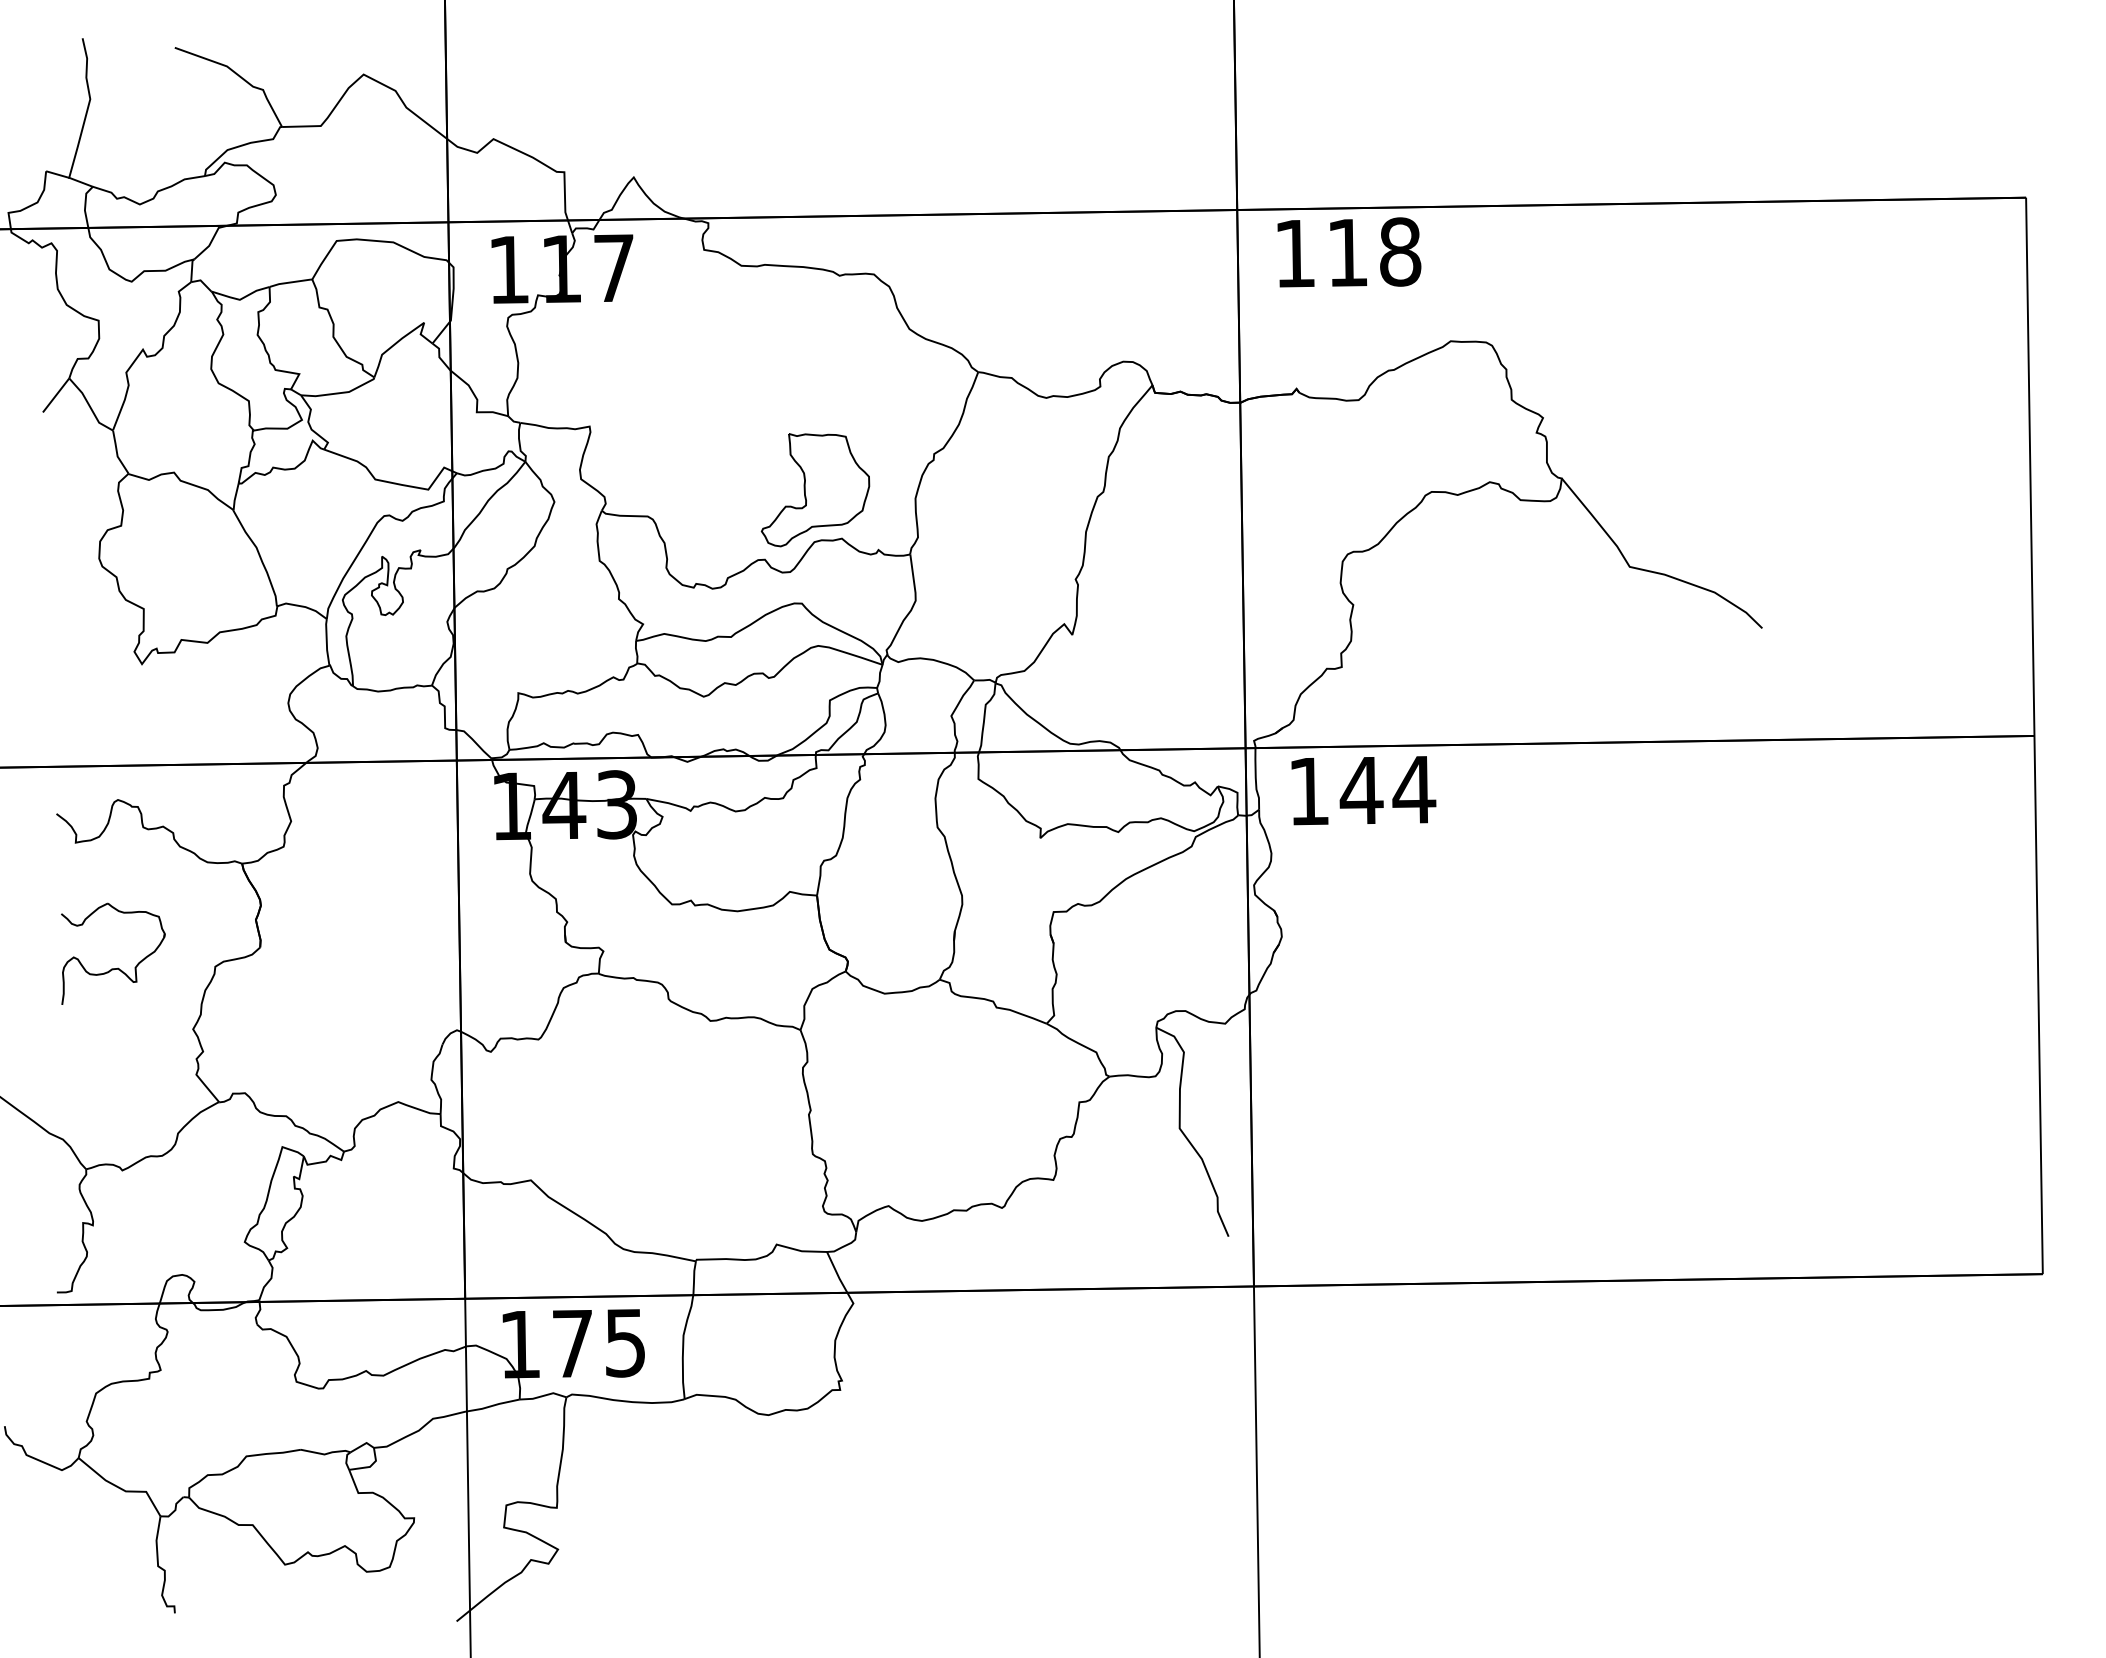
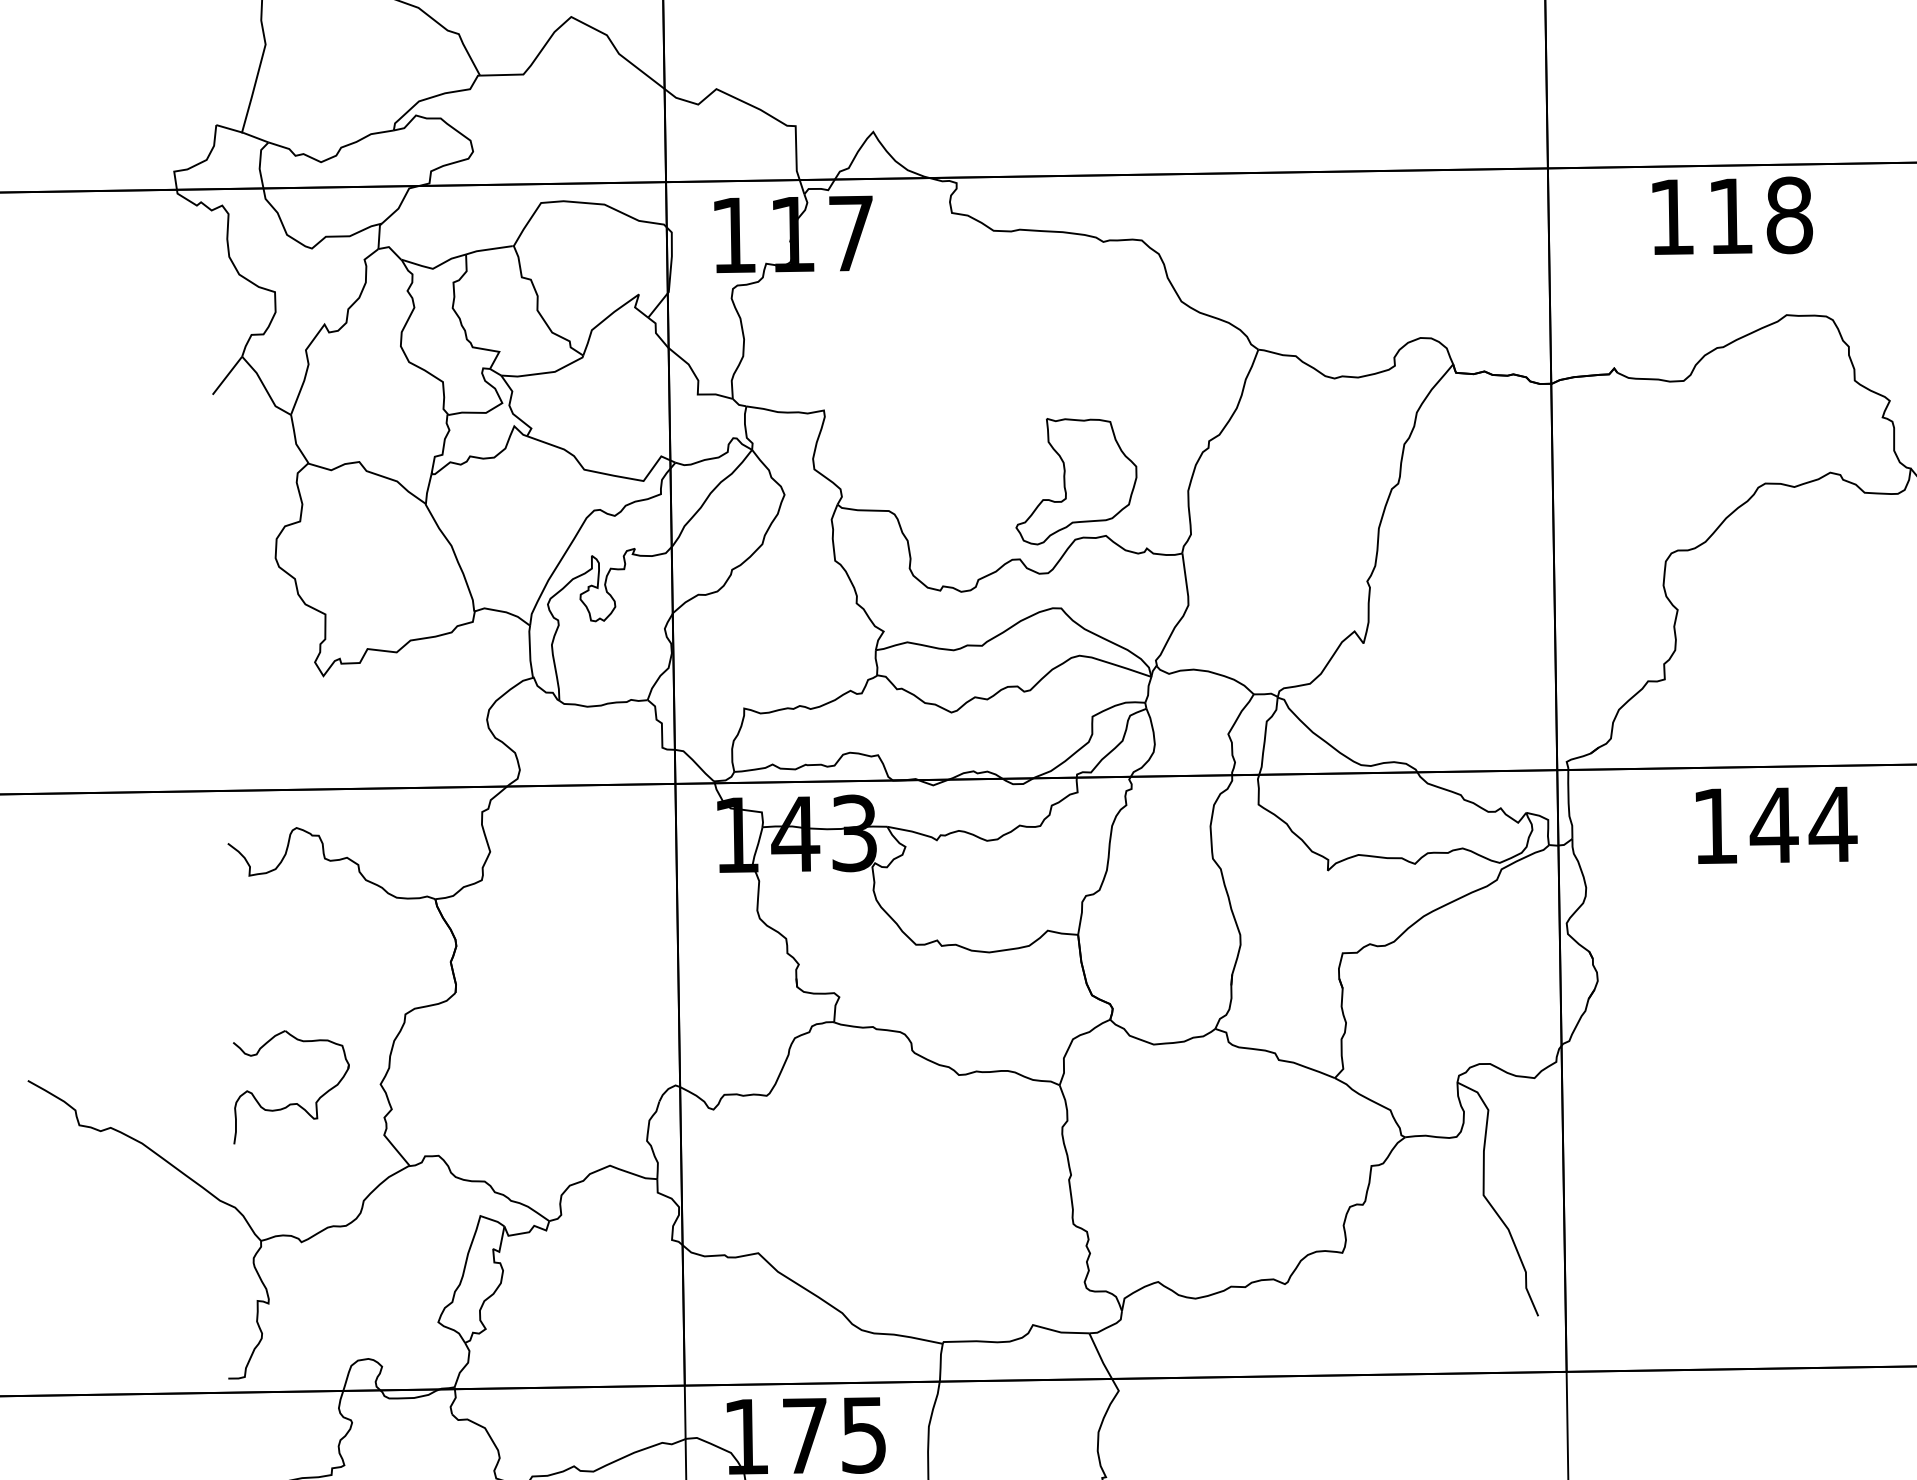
text: (1349, 252) -> (1732, 215), moved
text: (1363, 790) -> (1776, 825), moved
part: (118, 967) -> (297, 1102), moved

